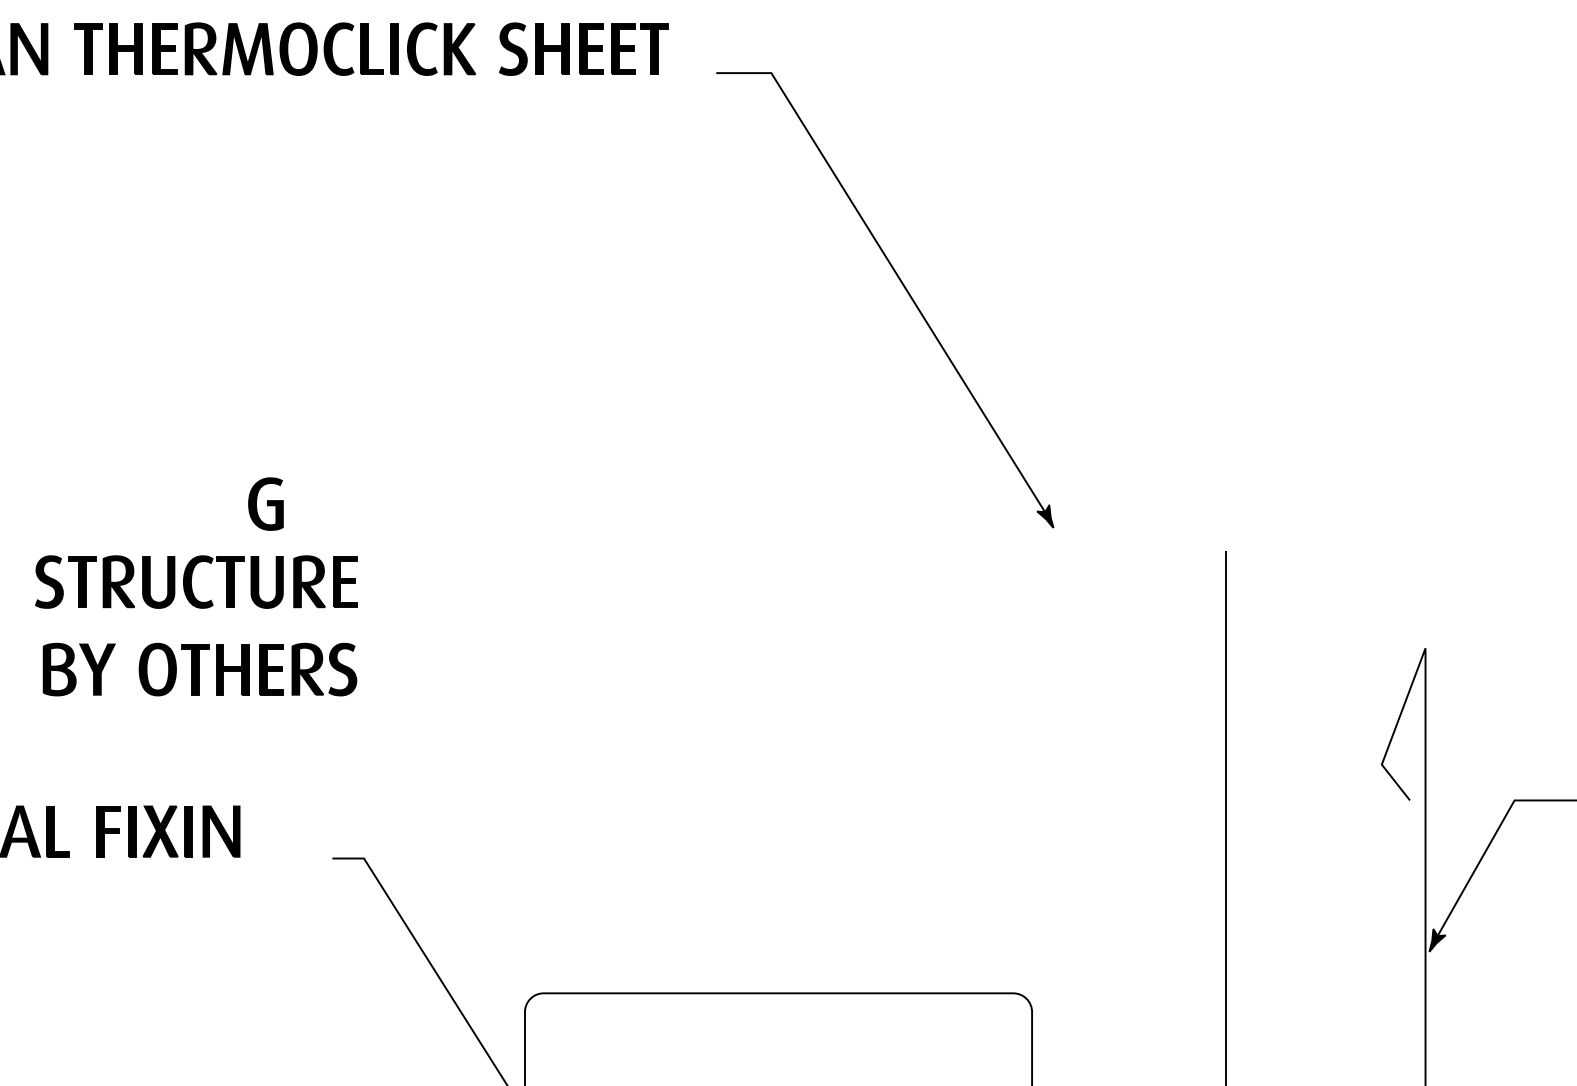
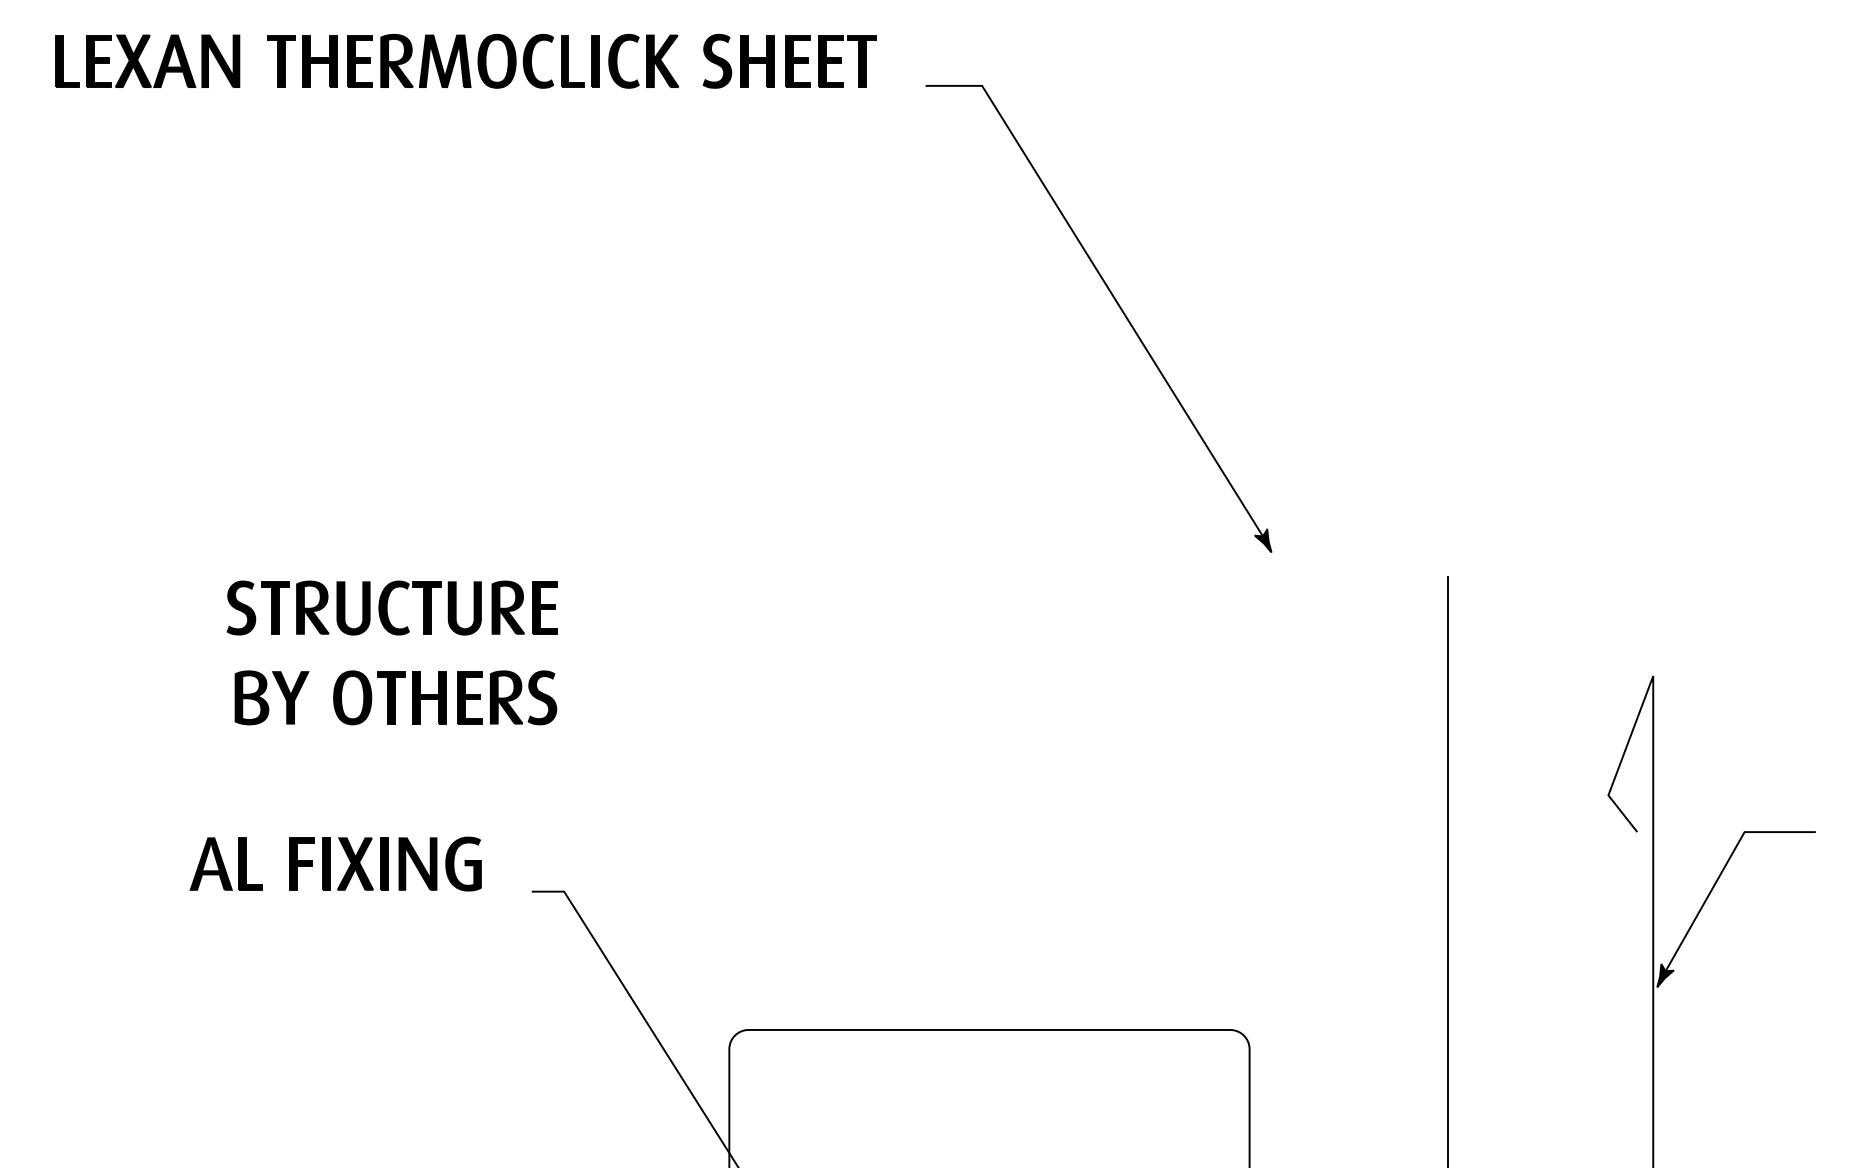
part: (265, 503) -> (463, 863), moved

